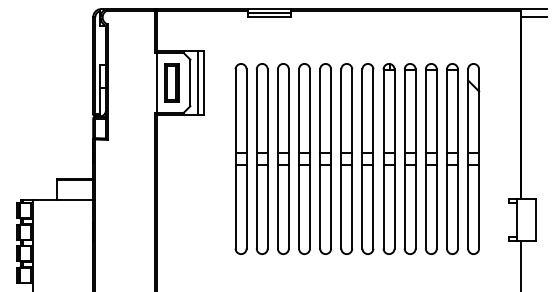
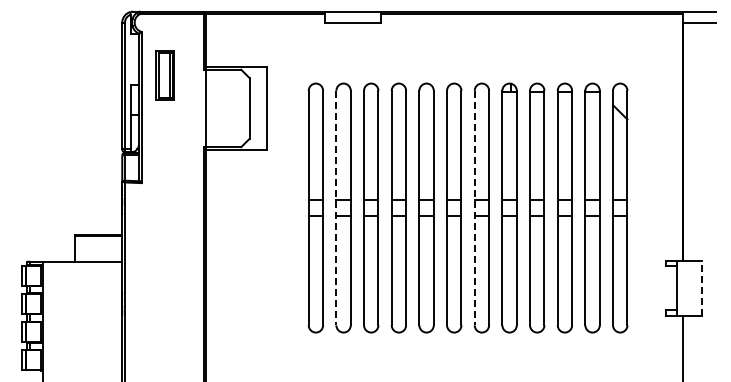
line: (269, 13) -> (352, 17), removed
part: (171, 82) -> (164, 75), moved
line: (197, 82) -> (258, 107), removed
line: (256, 159) -> (336, 208), solid -> dashed
line: (362, 159) -> (474, 208), solid -> dashed
line: (536, 220) -> (702, 288), solid -> dashed

